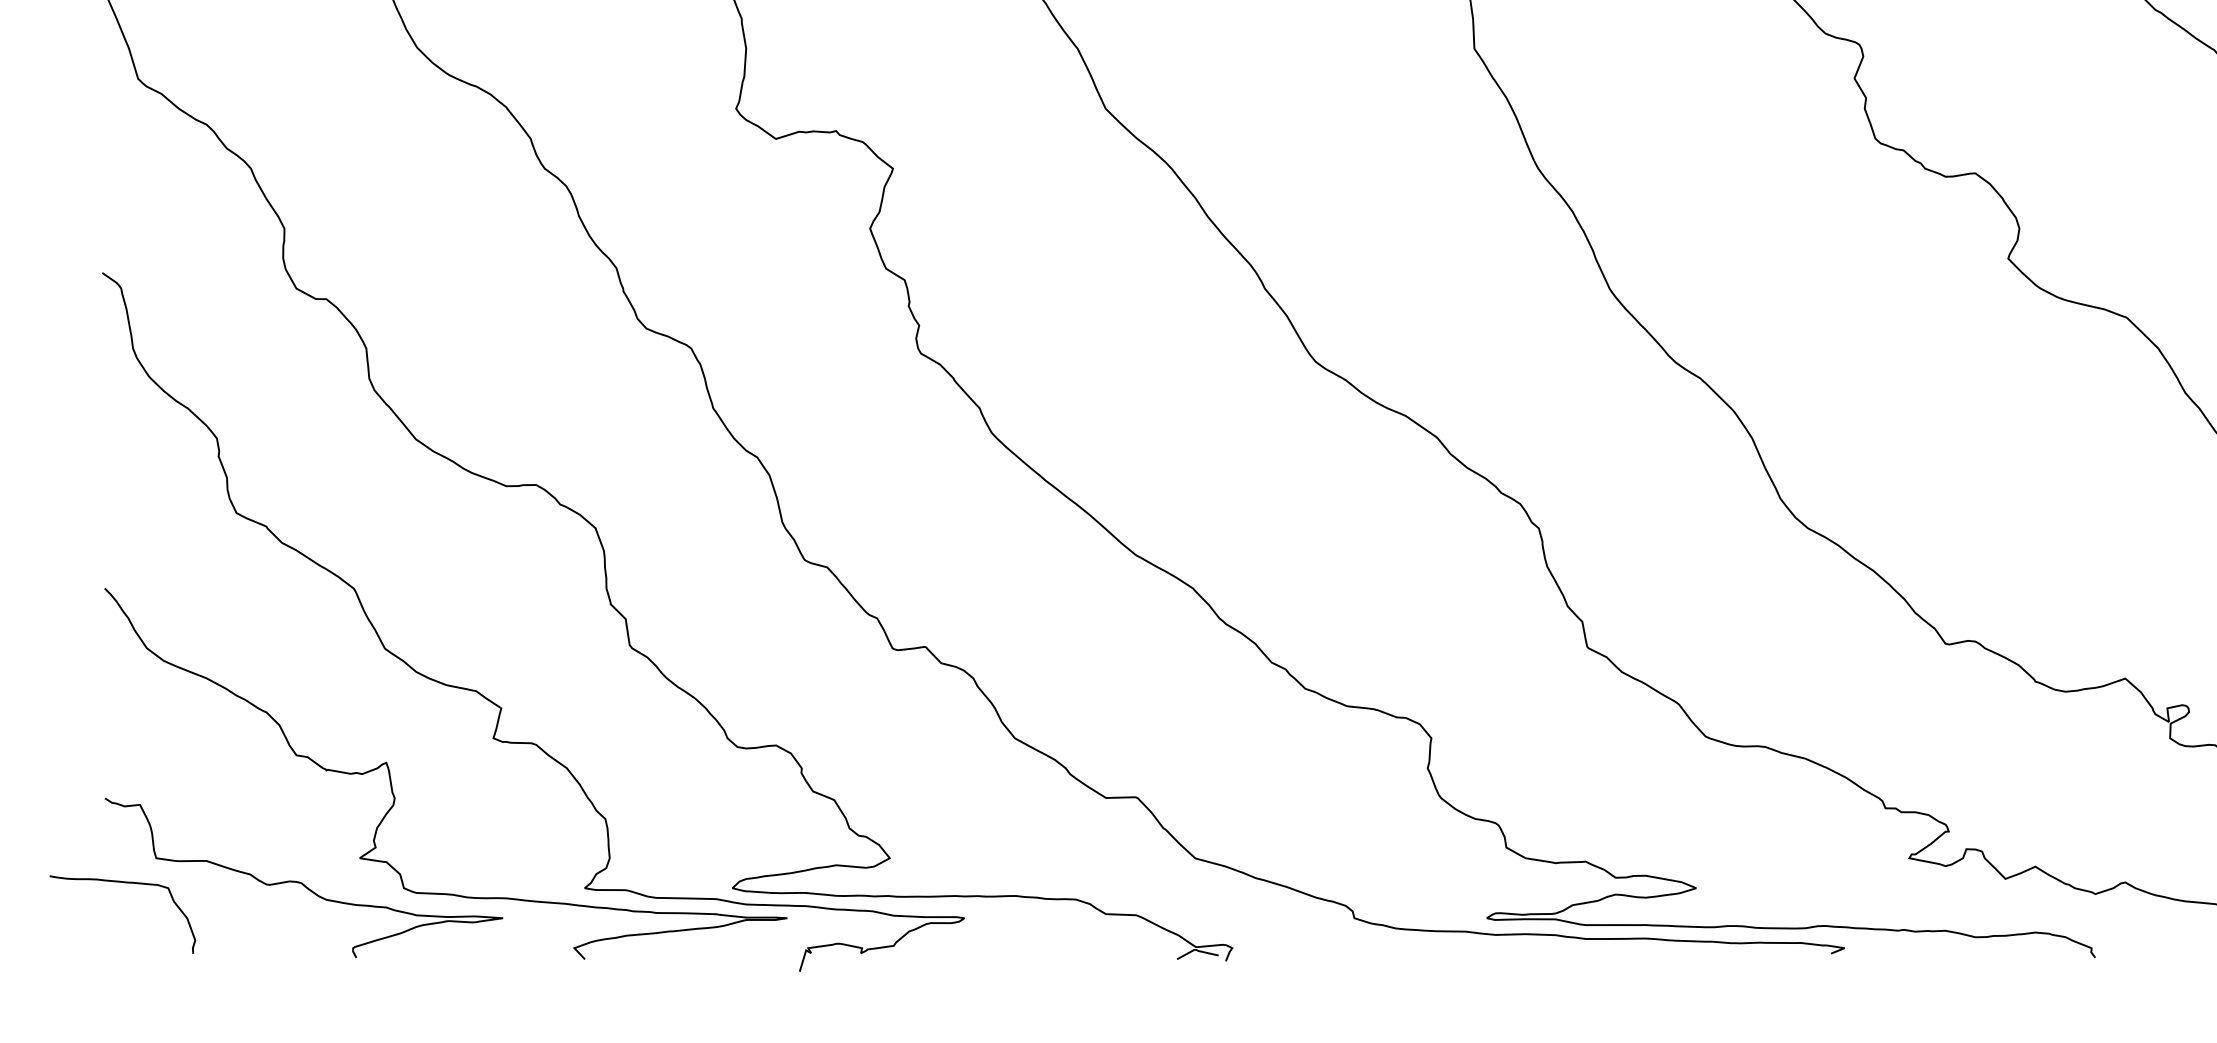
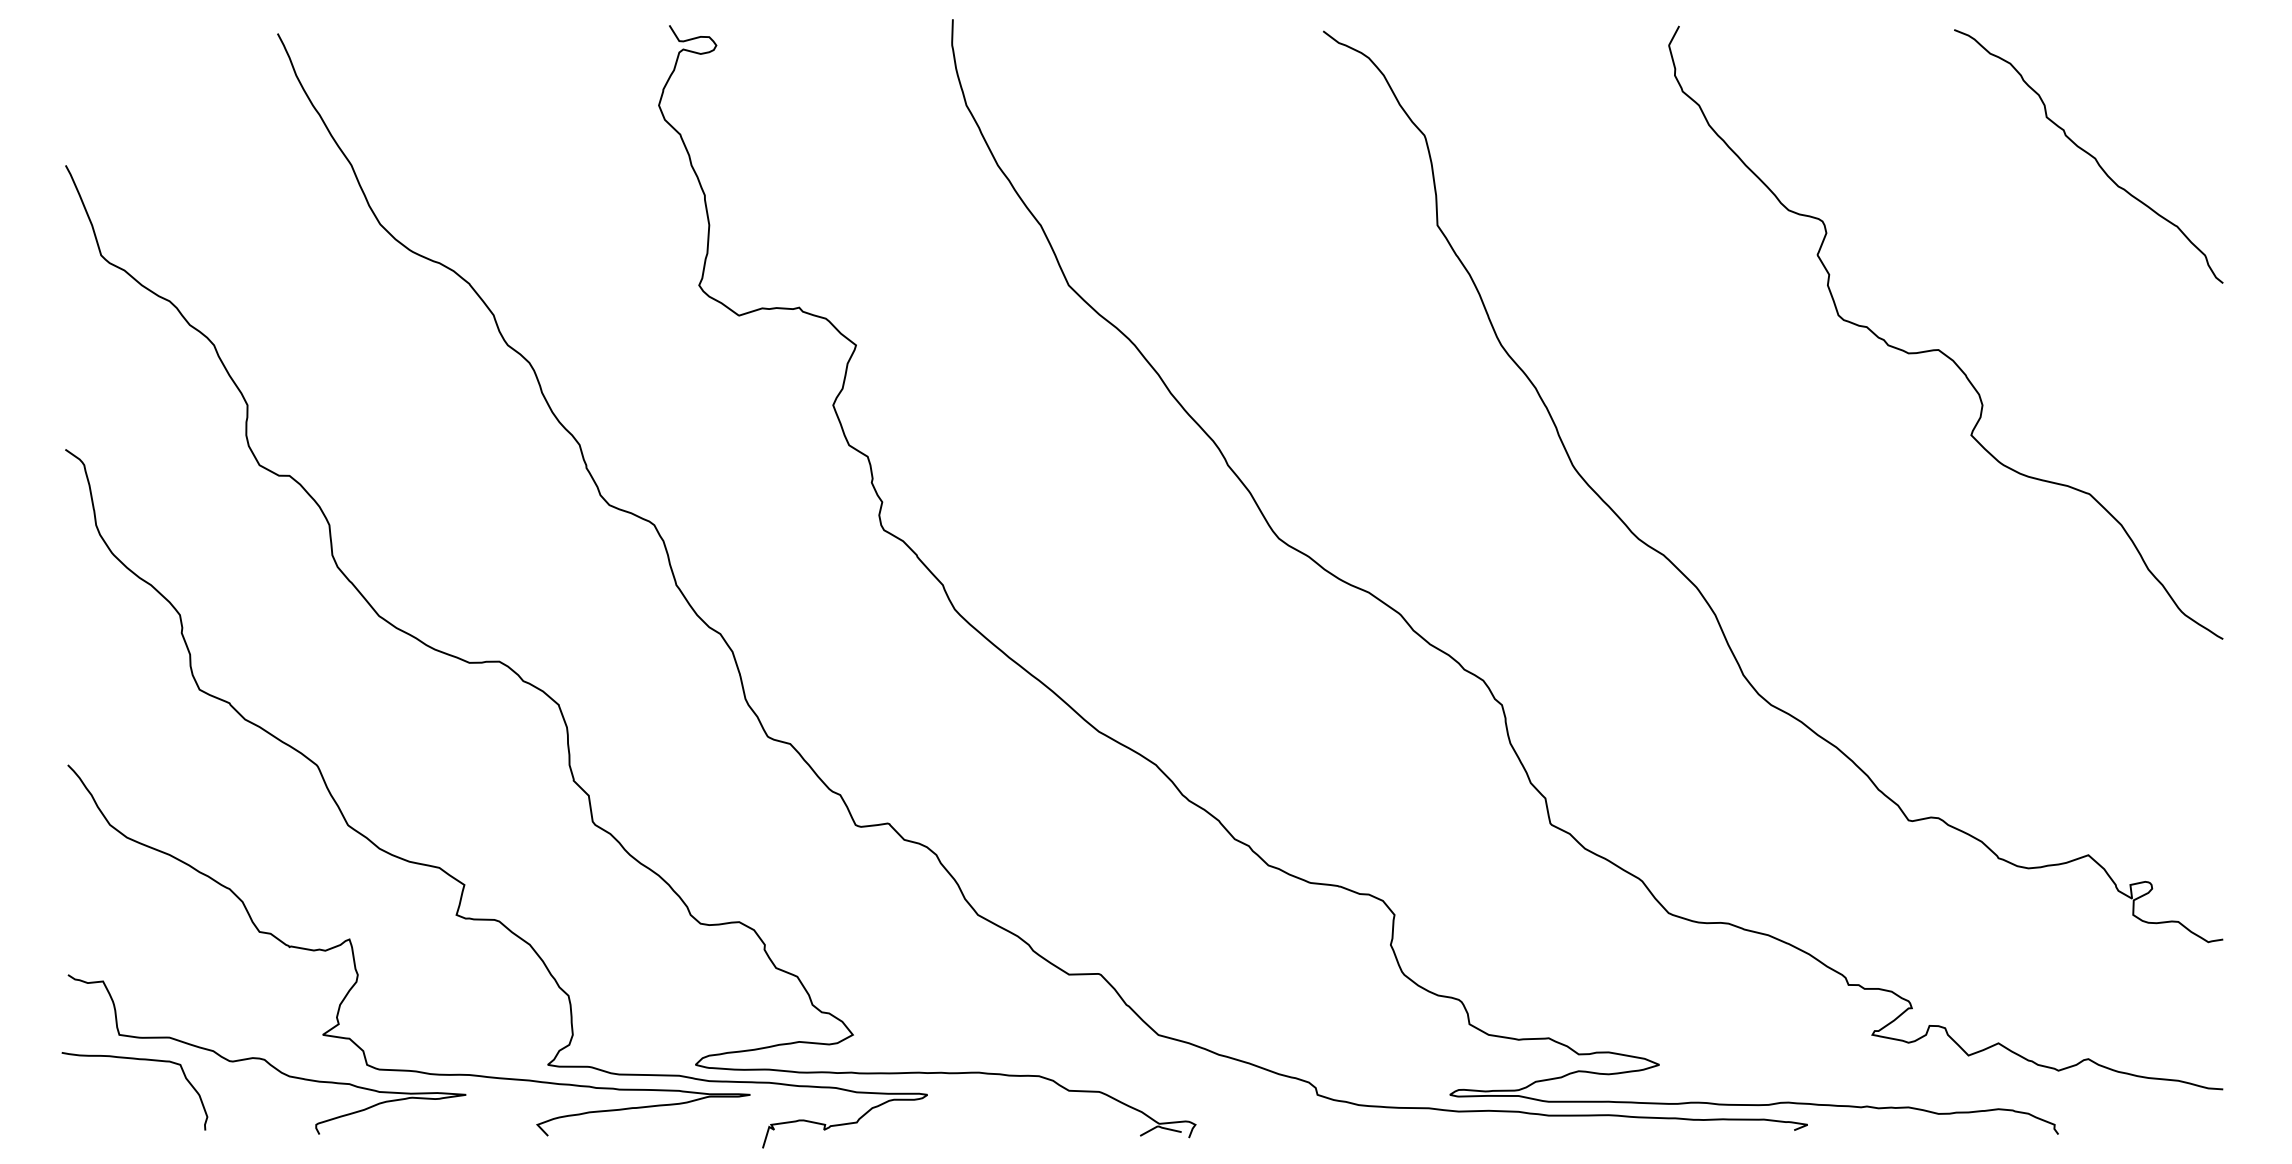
curve: (127, 883) -> (139, 1060), moved

